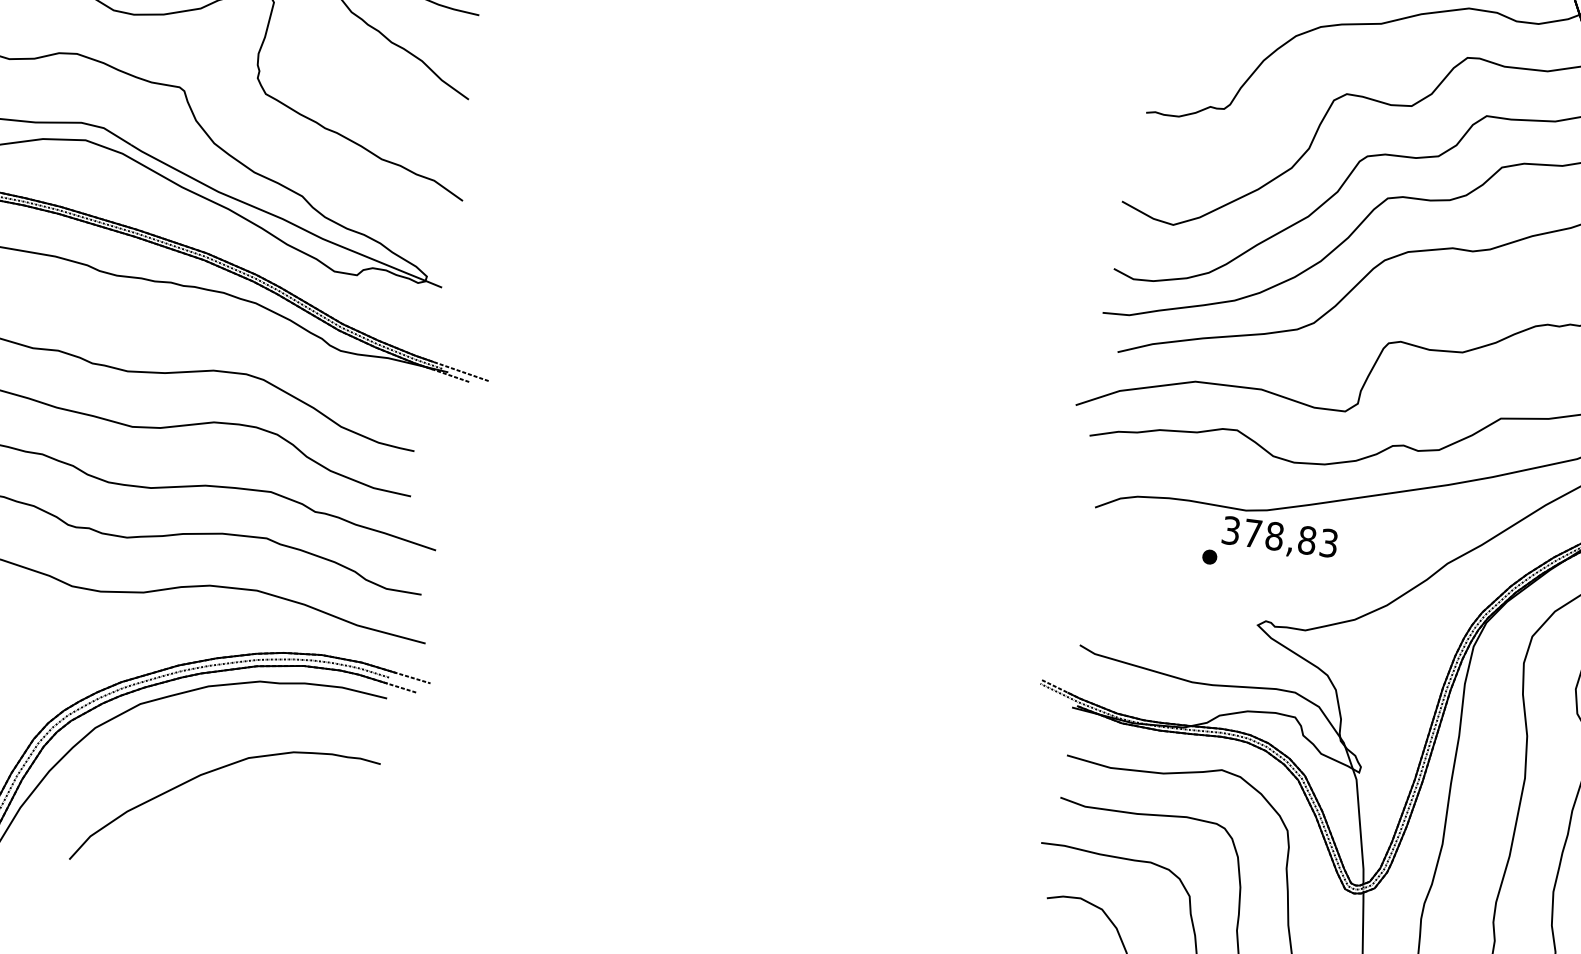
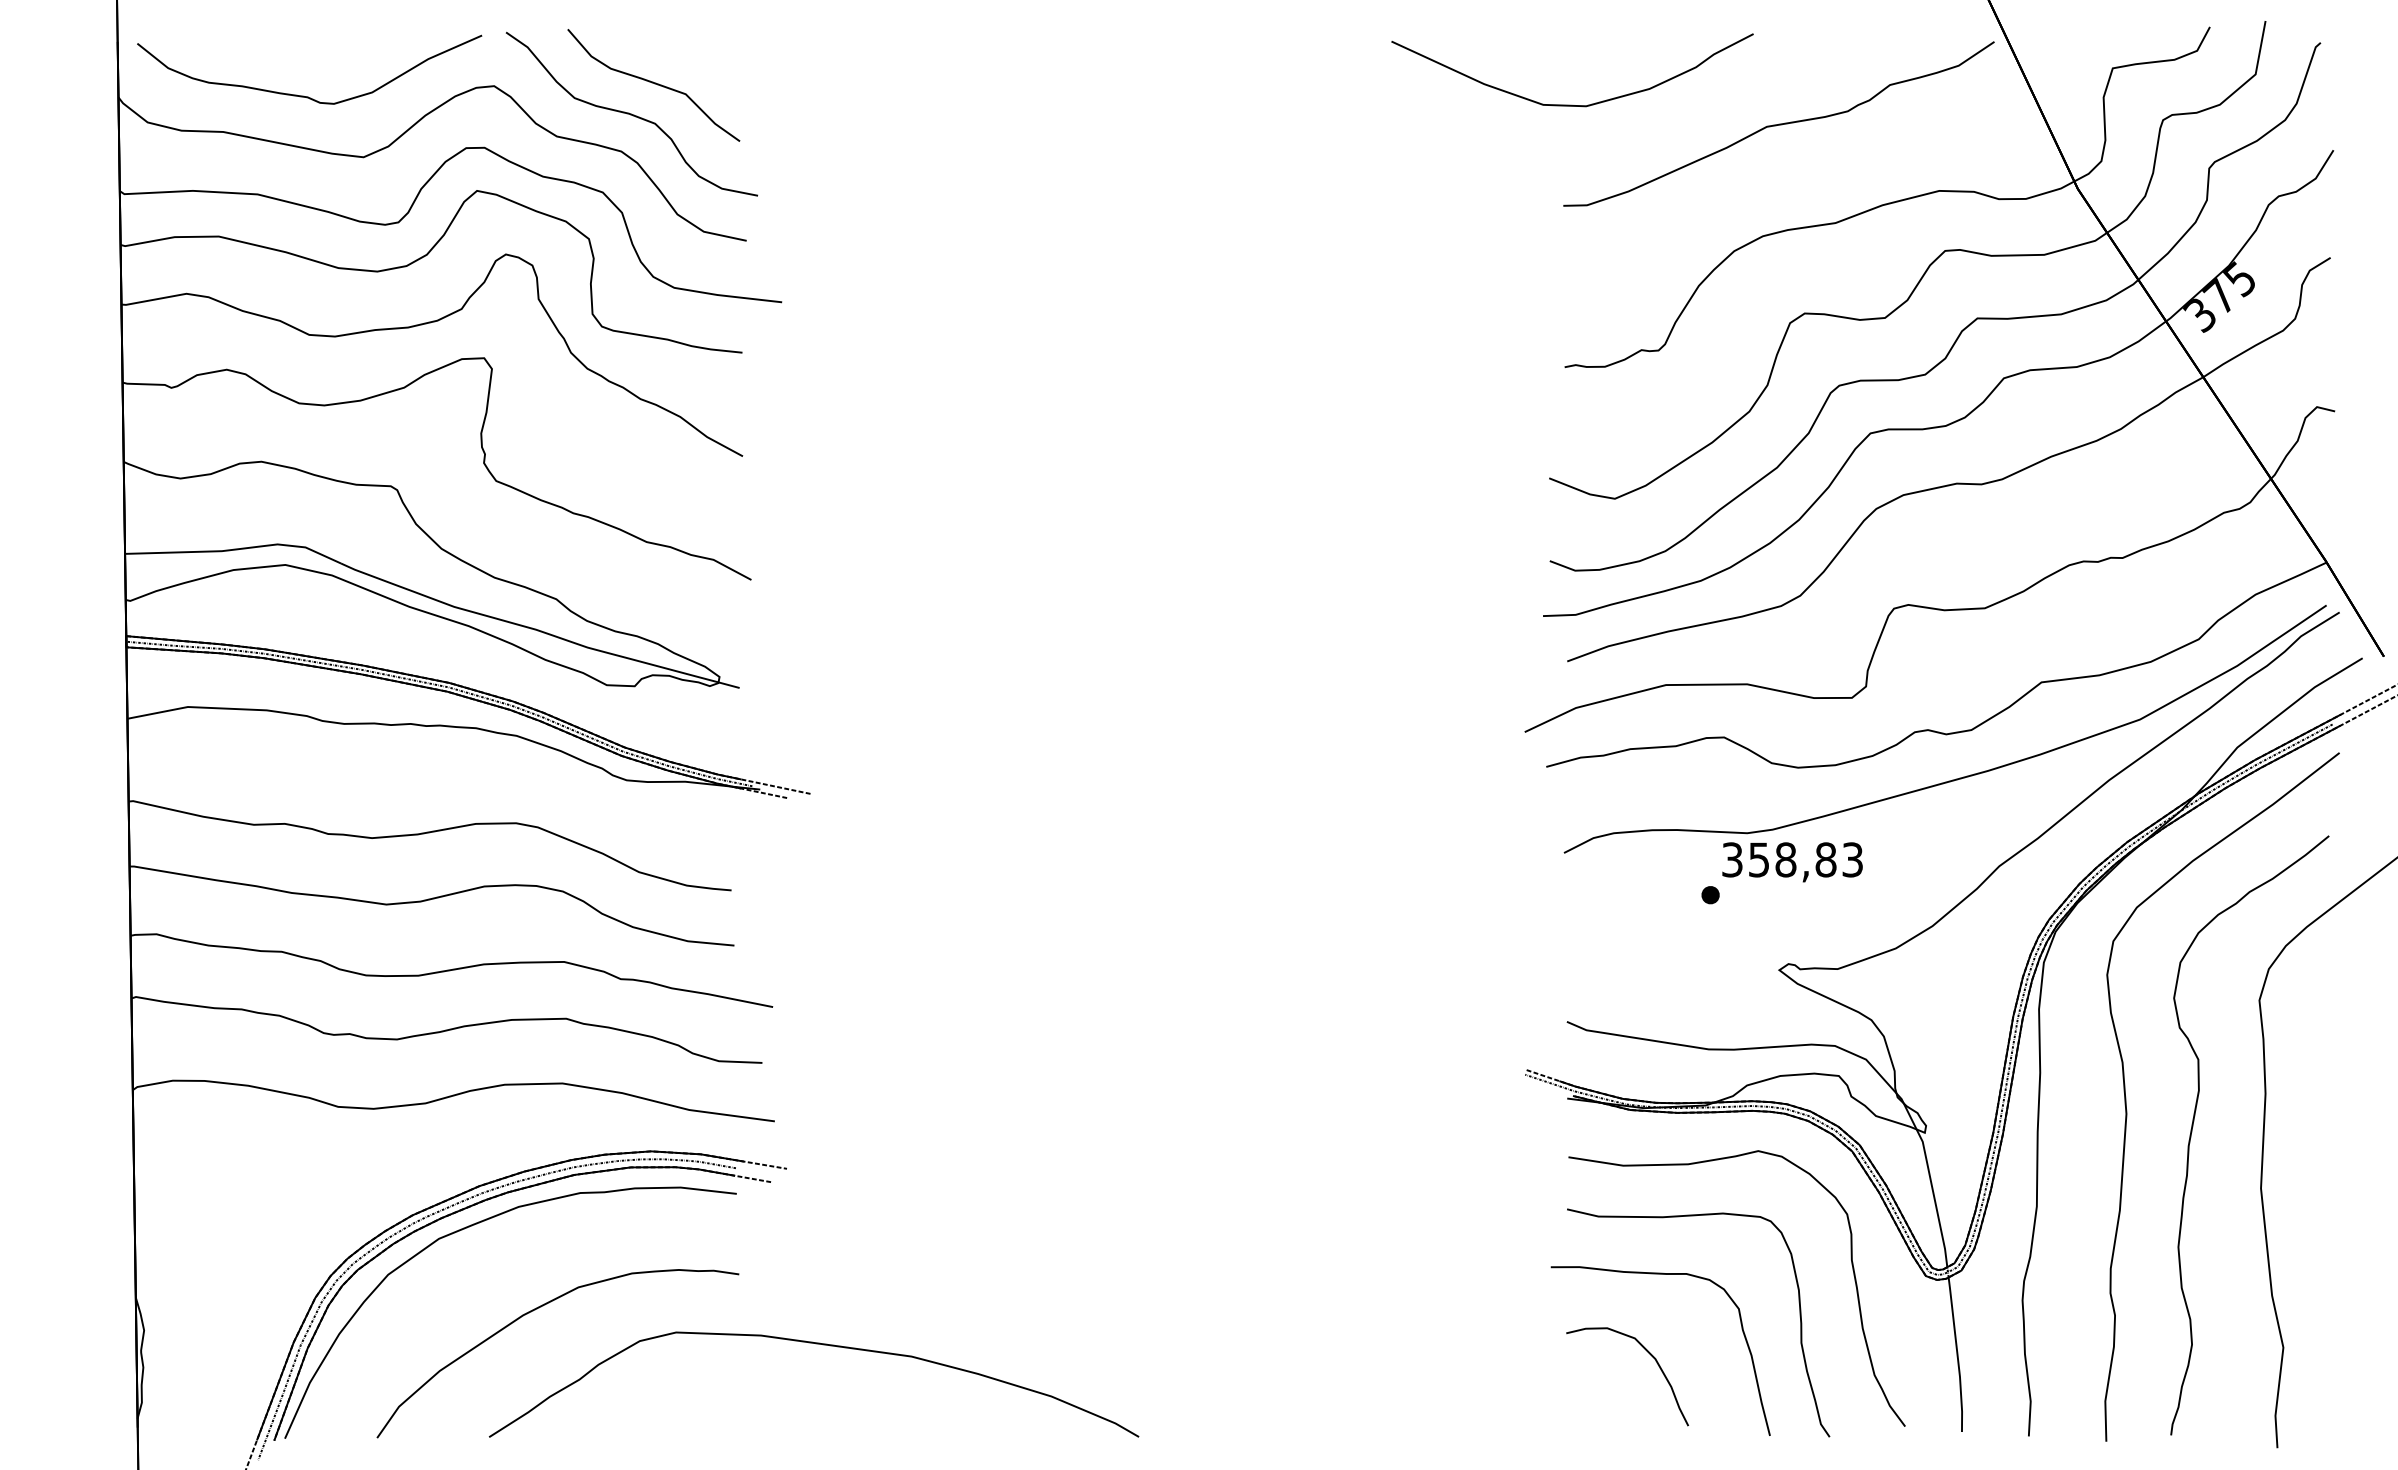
text: (1252, 533) -> (1758, 859), 378,83 -> 358,83
part: (435, 829) -> (815, 1344), added

